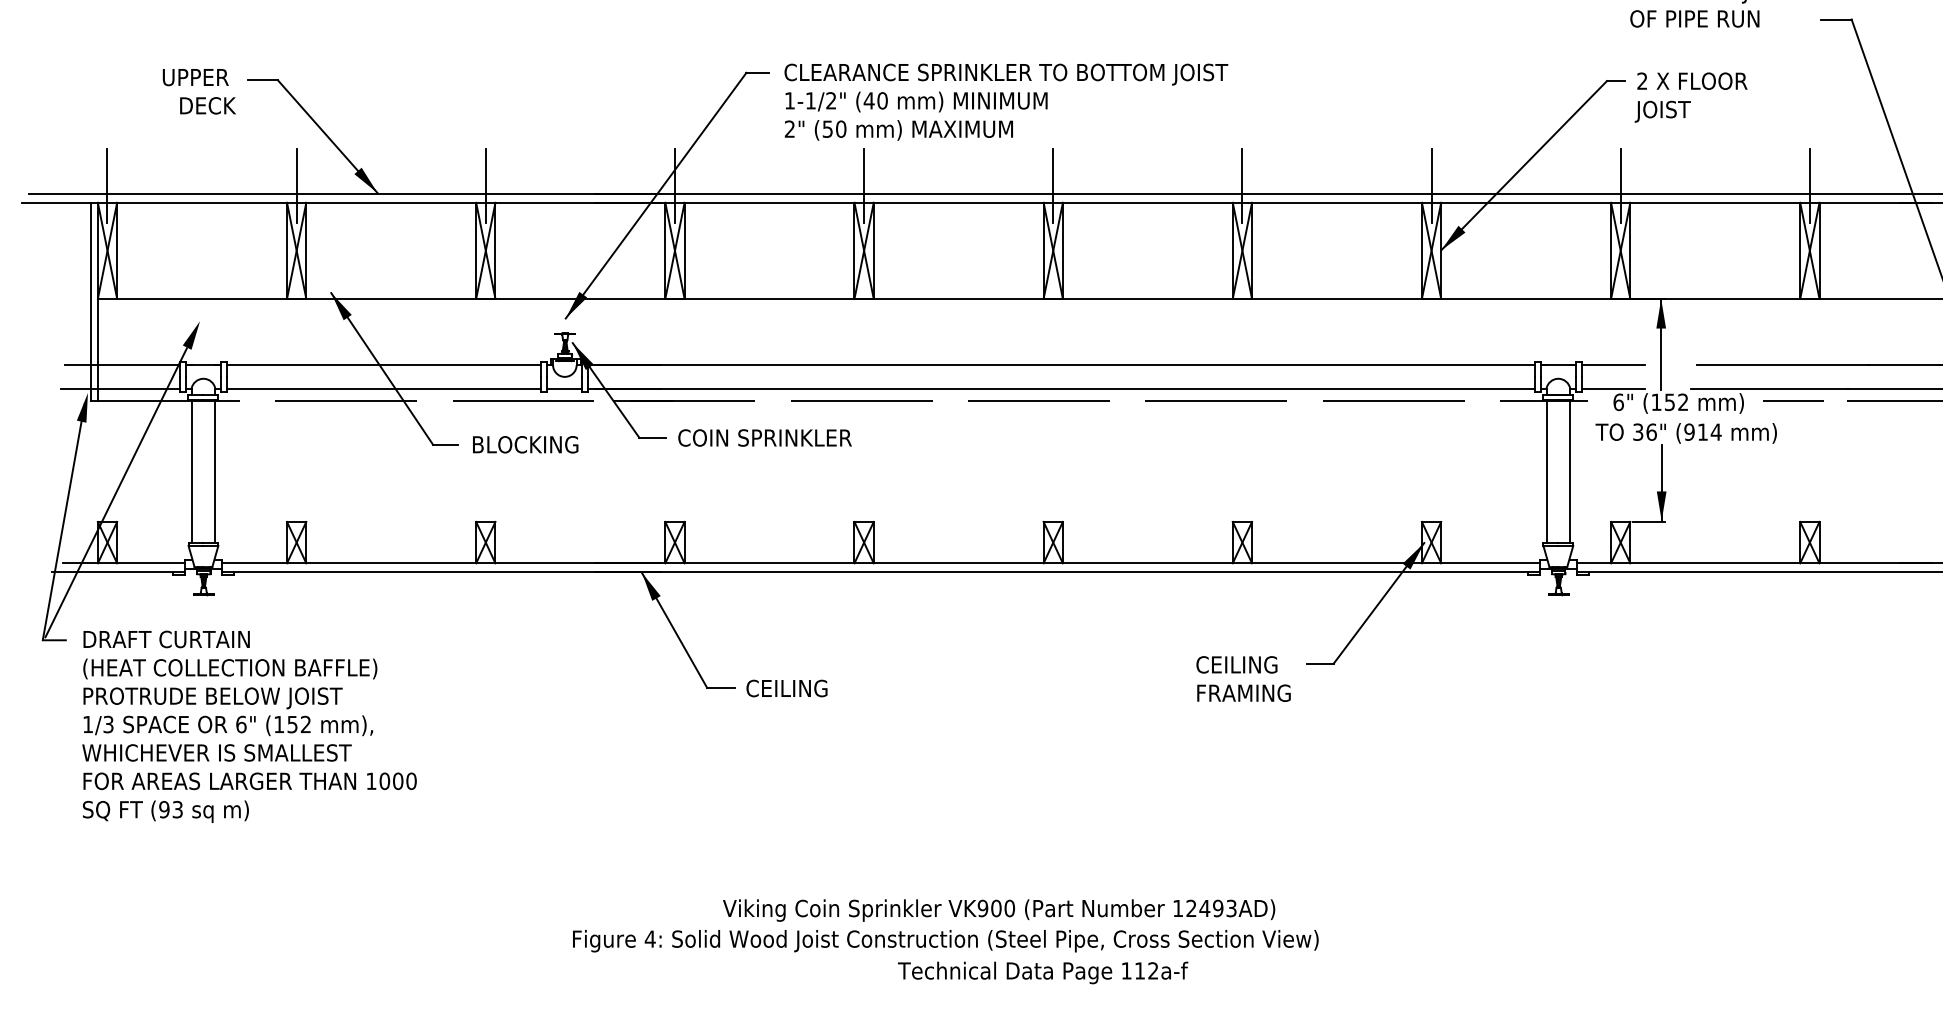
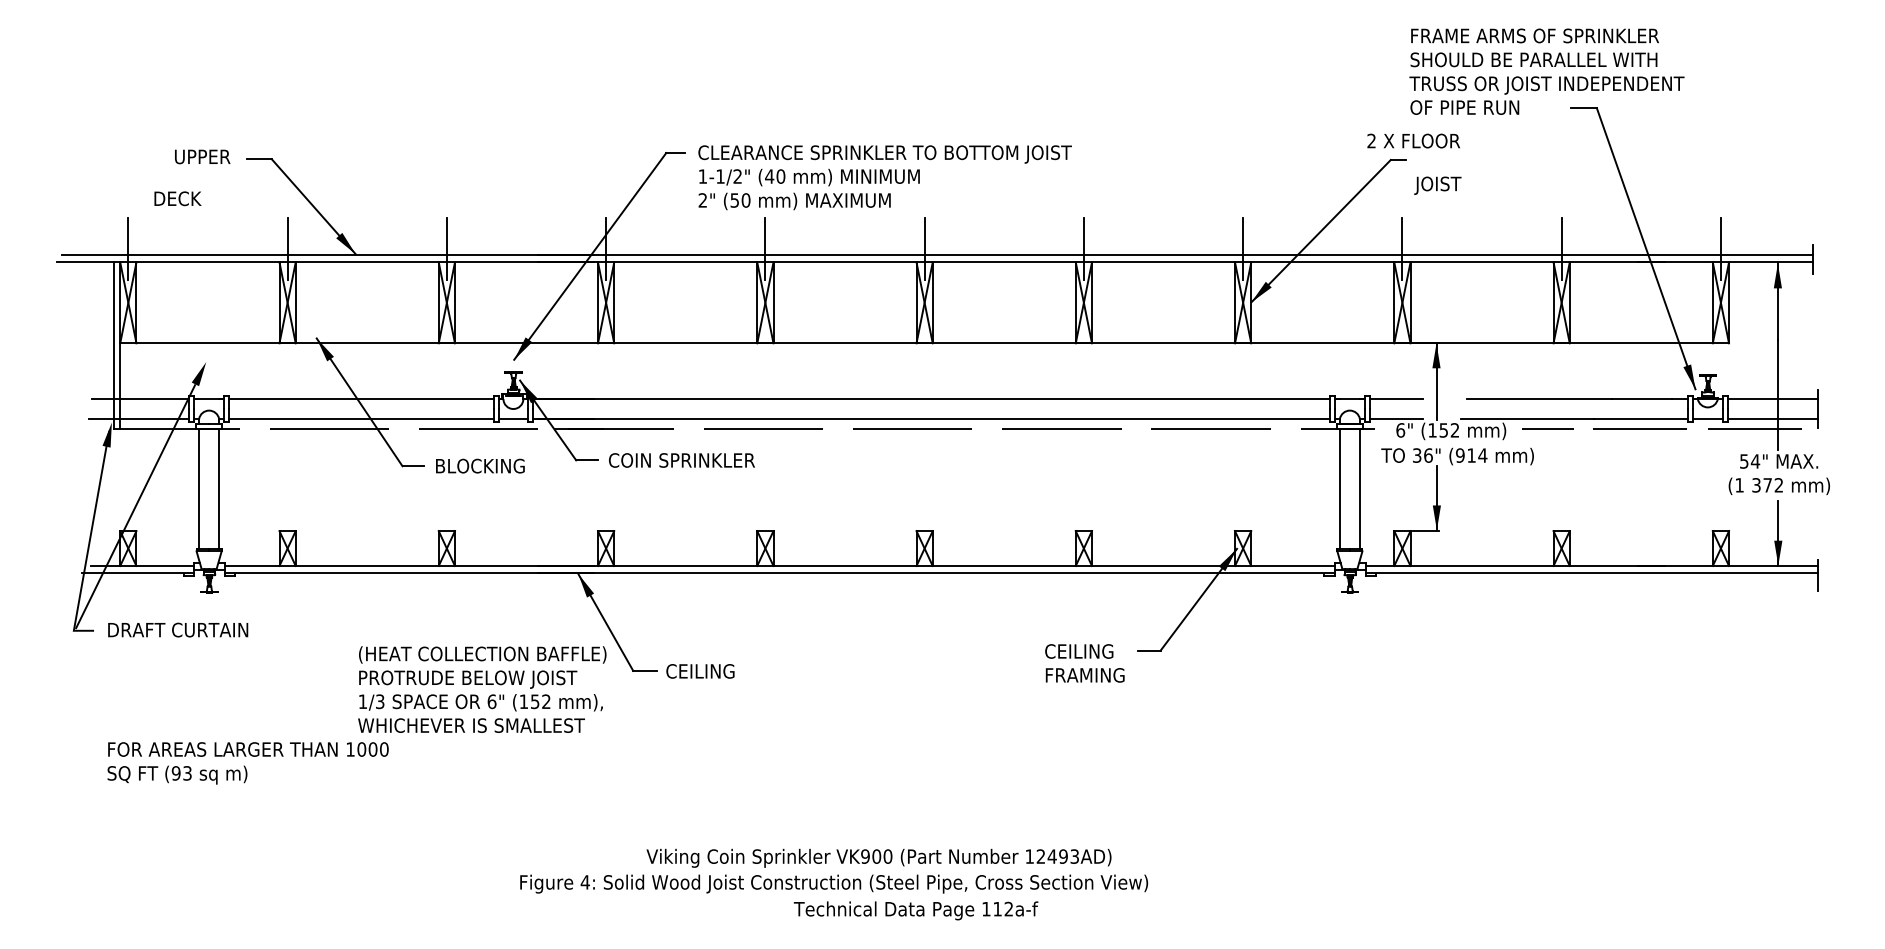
text: (1692, 80) -> (1413, 140), moved
text: (207, 105) -> (177, 198), moved
text: (230, 710) -> (482, 689), moved

